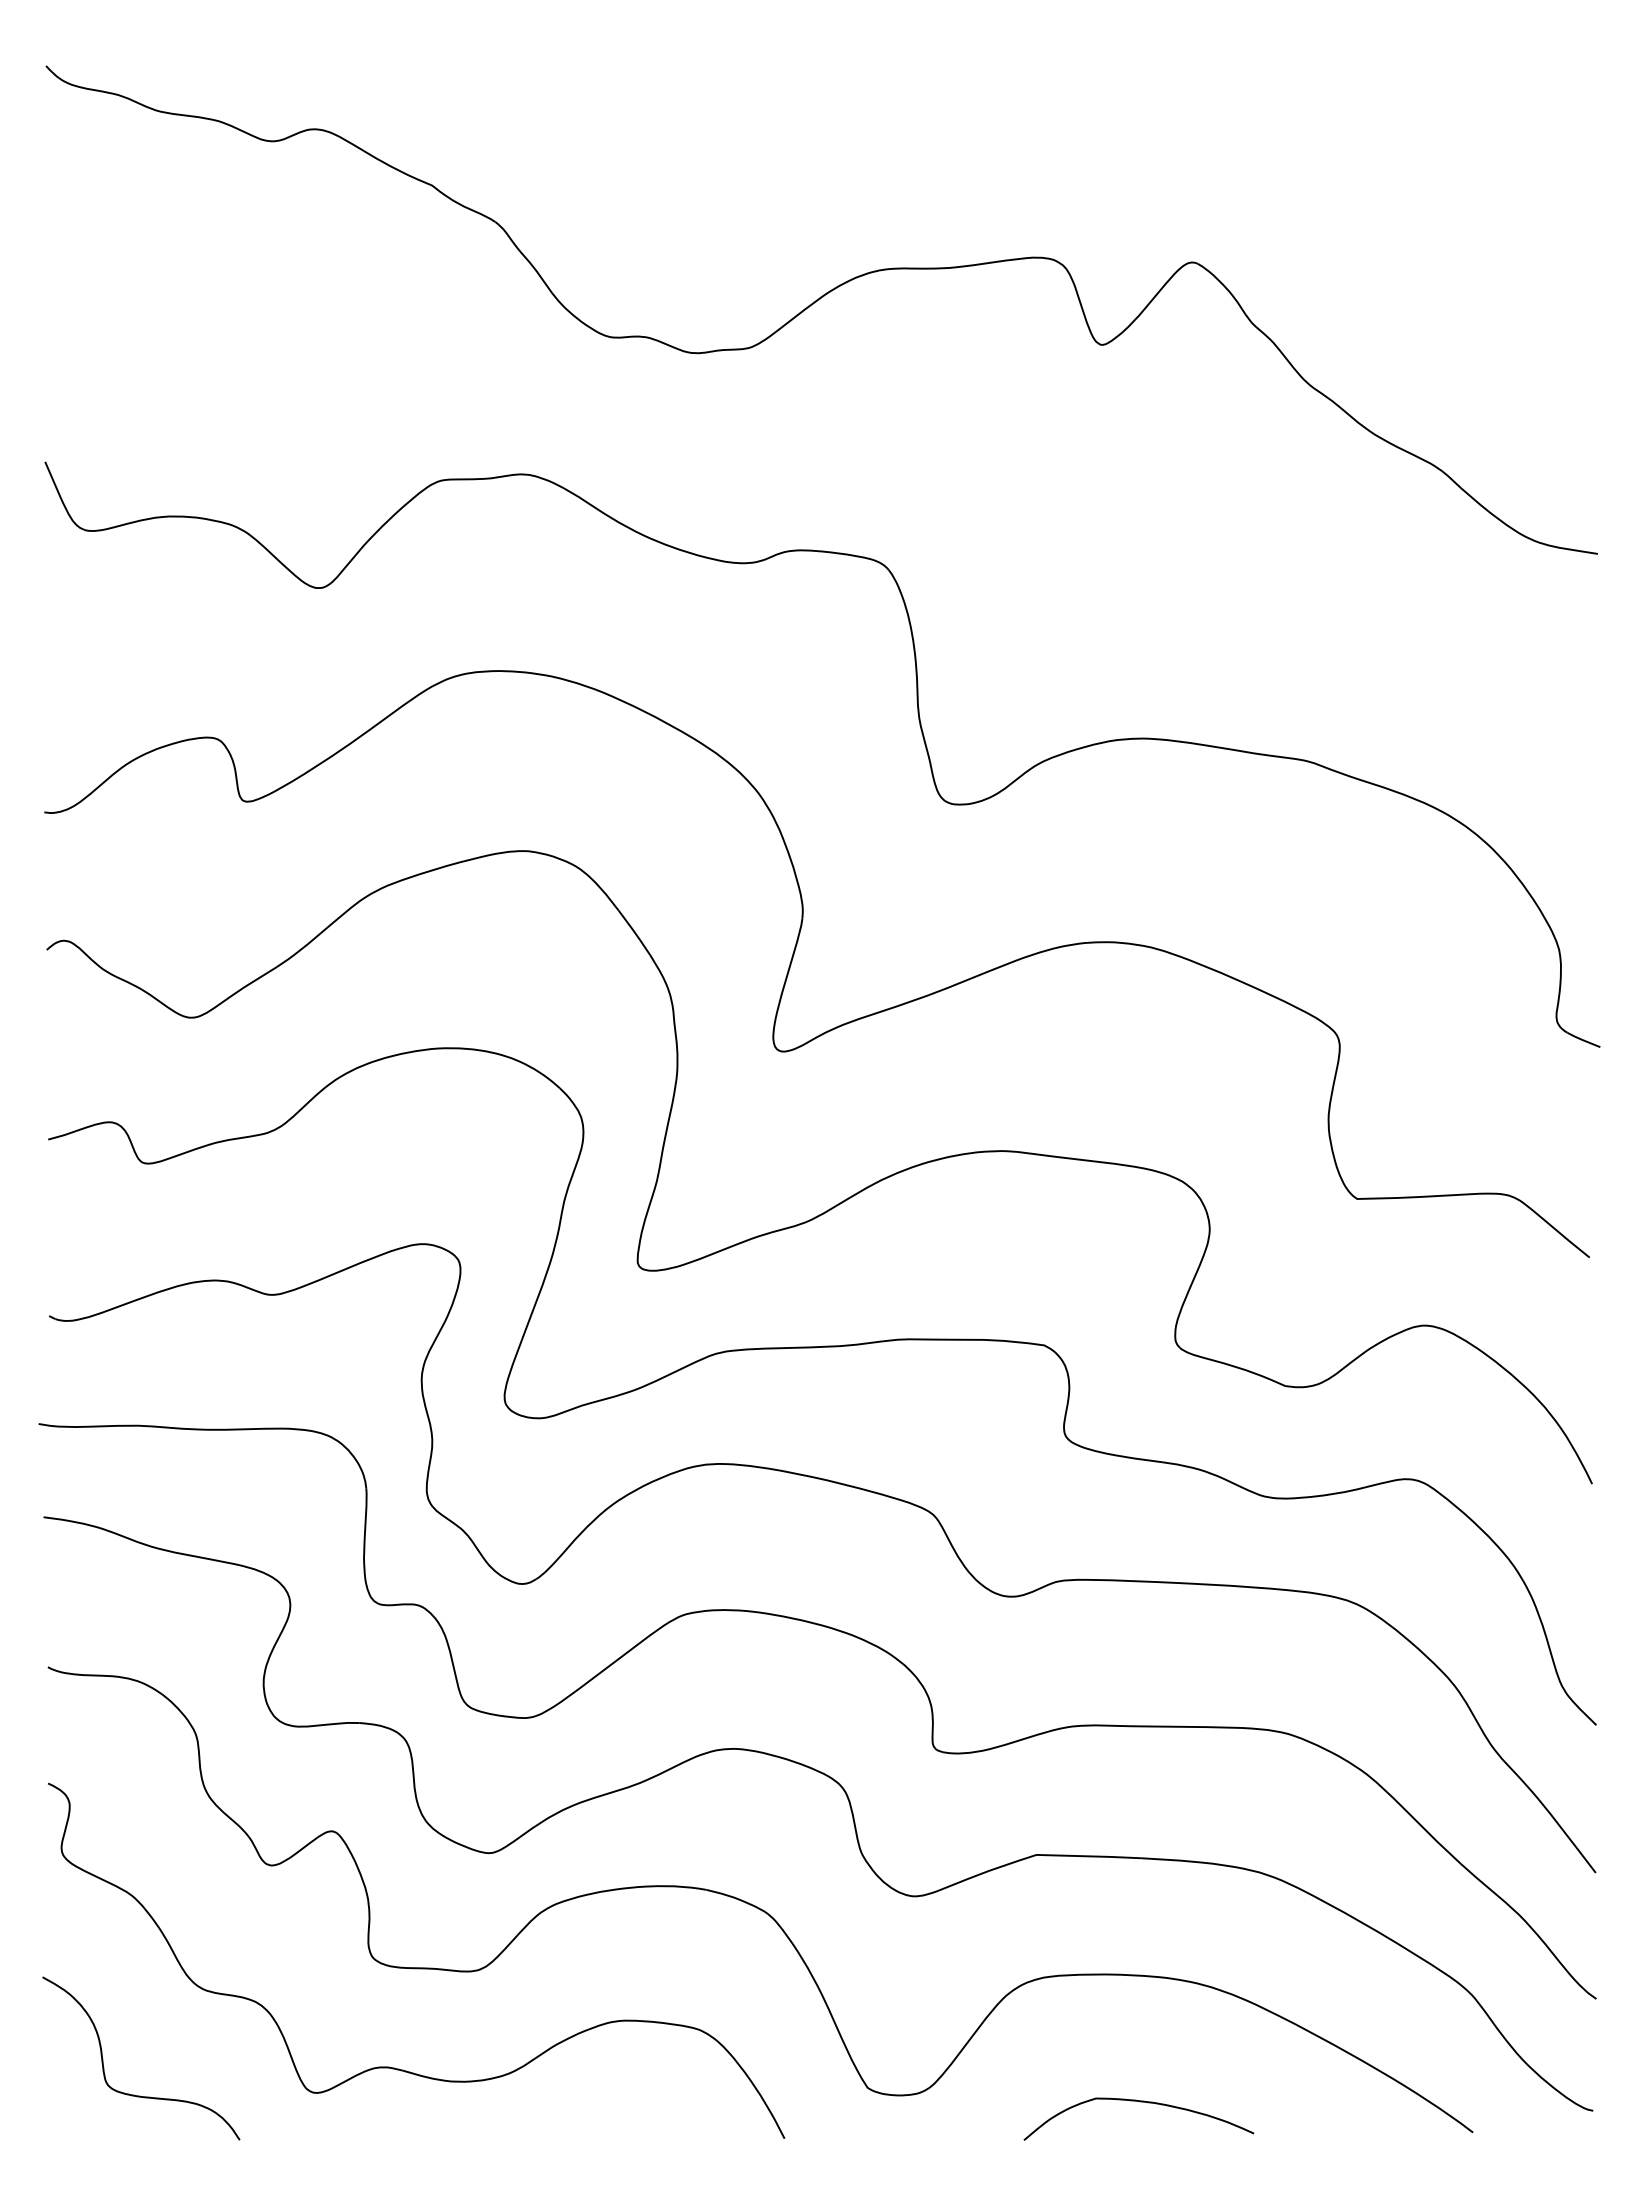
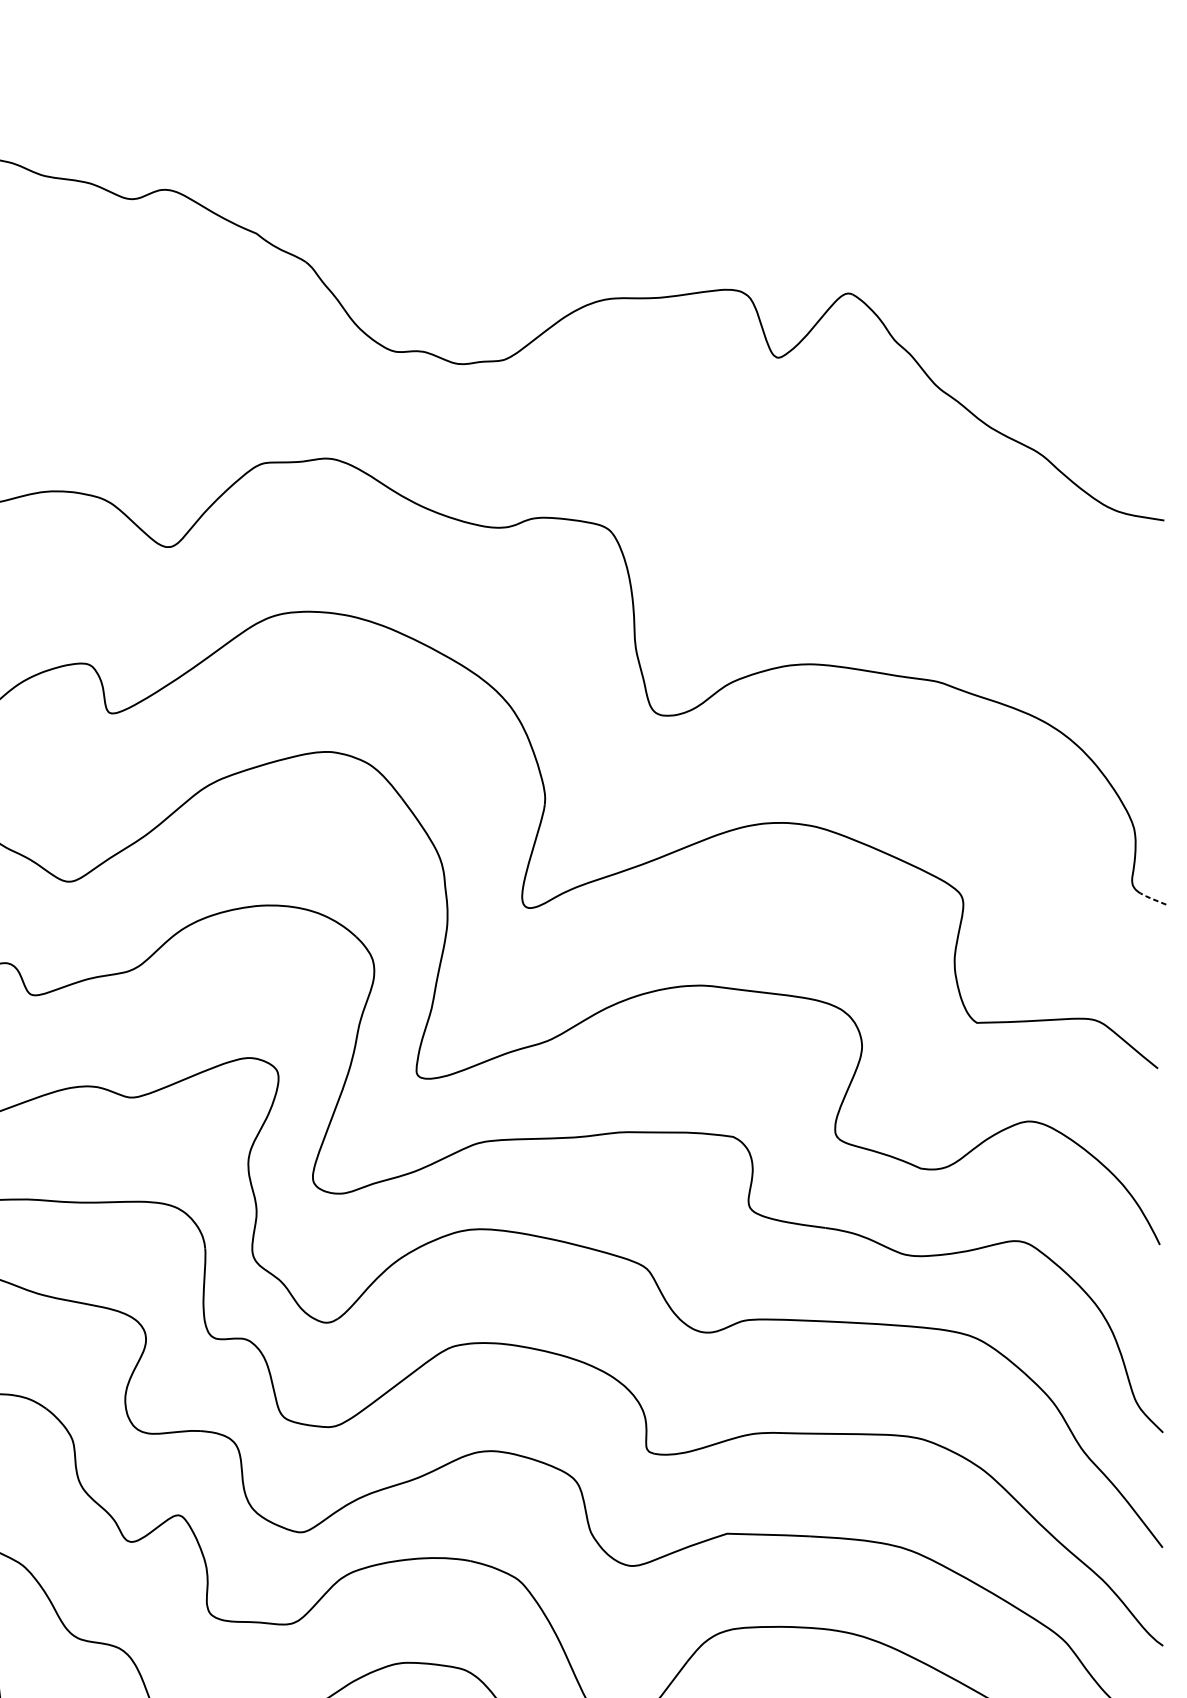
line: (1582, 1039) -> (1152, 898), solid -> dashed

